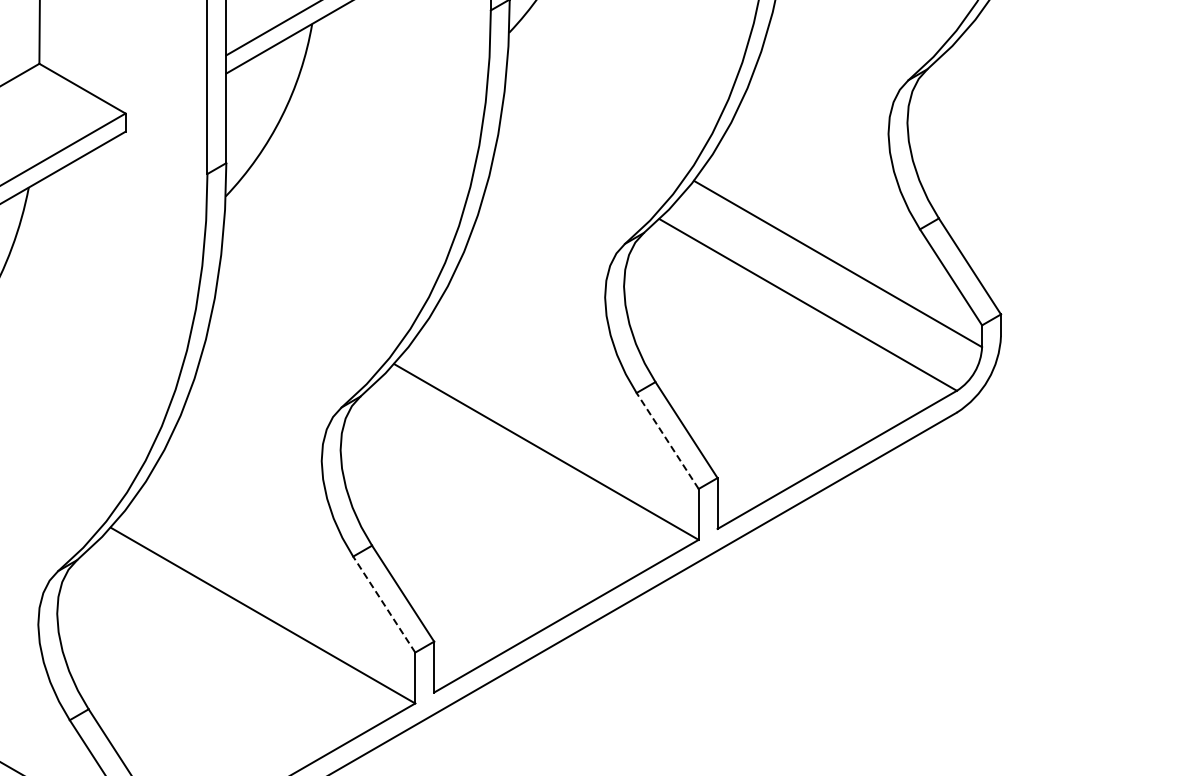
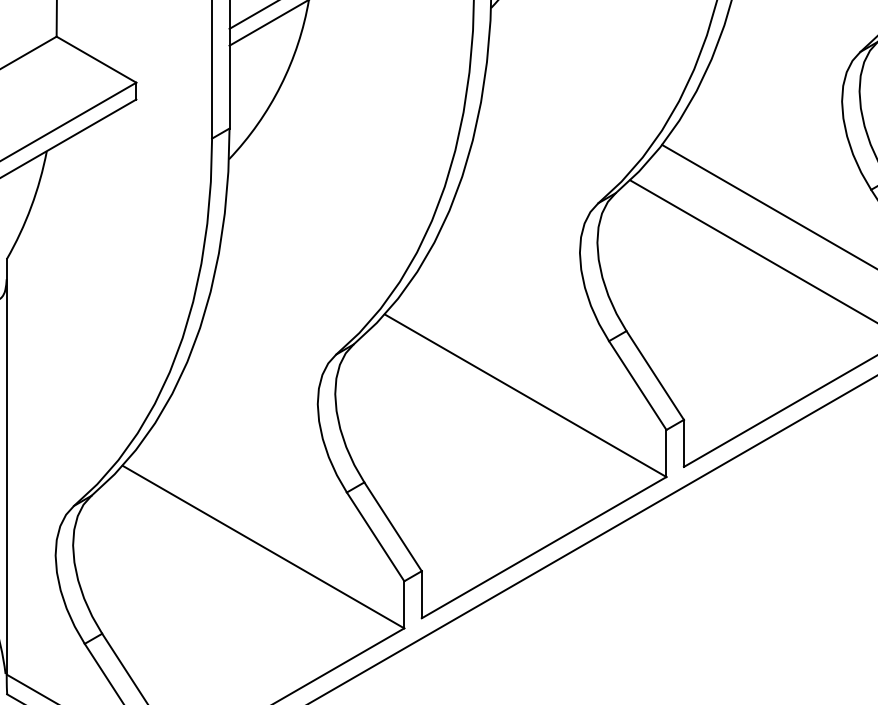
line: (667, 440) -> (637, 385), dashed -> solid
line: (383, 604) -> (374, 536), dashed -> solid

